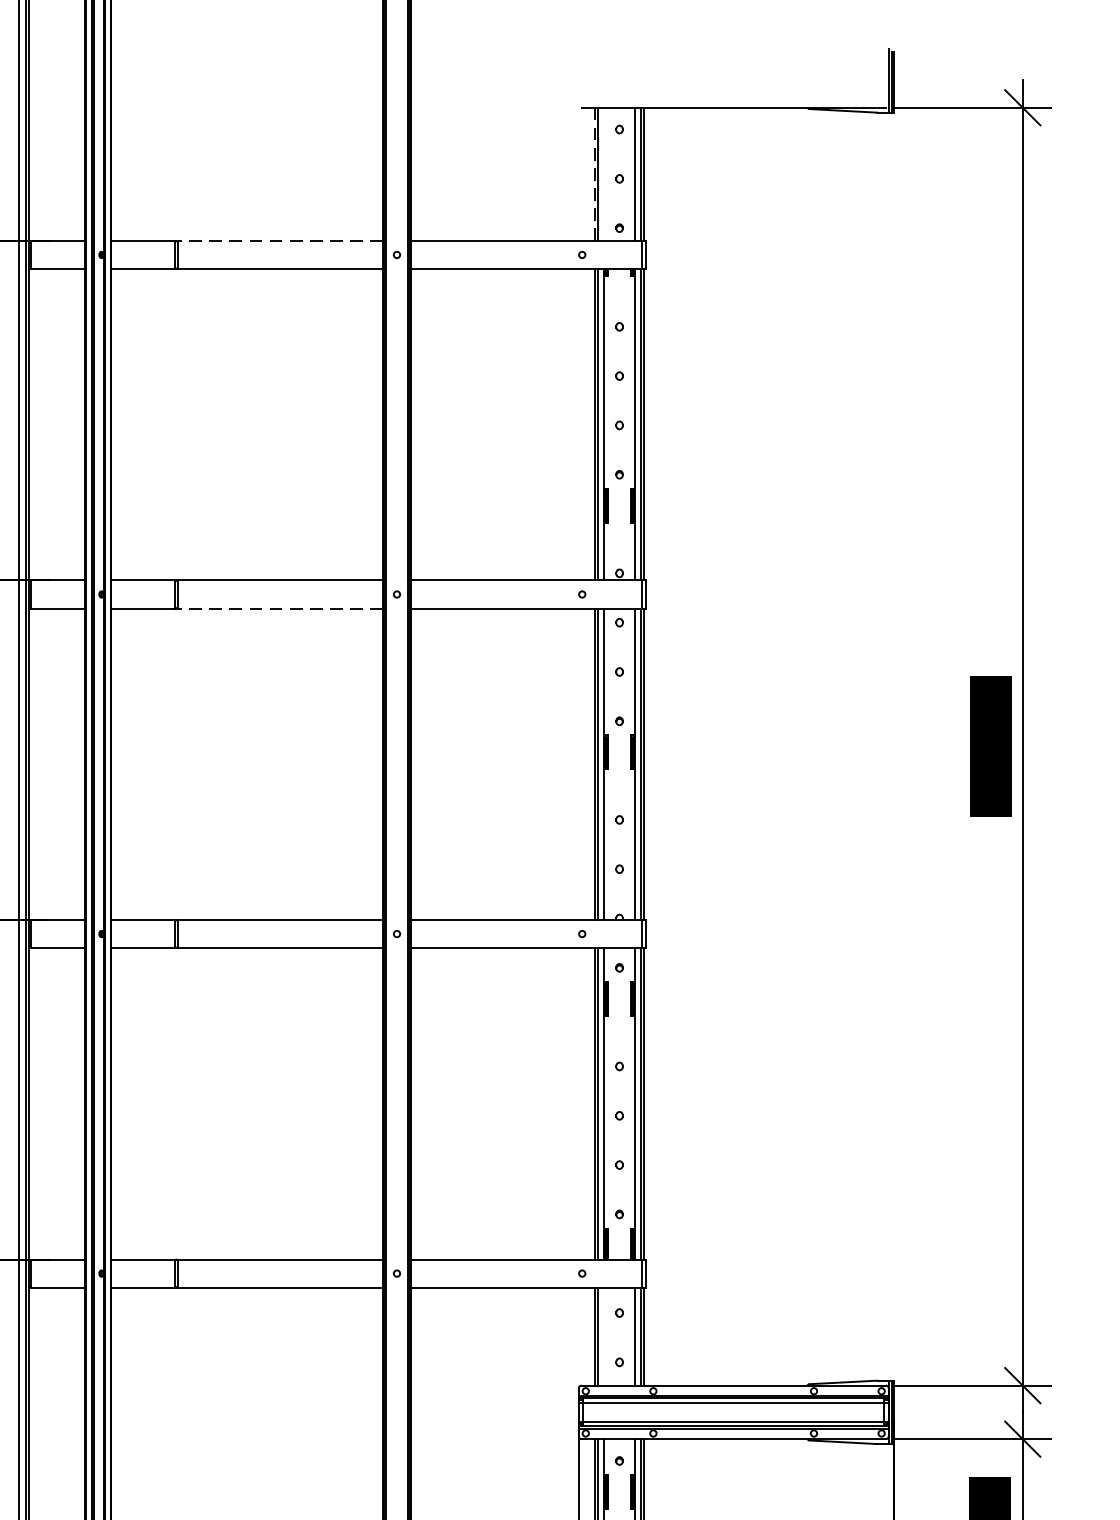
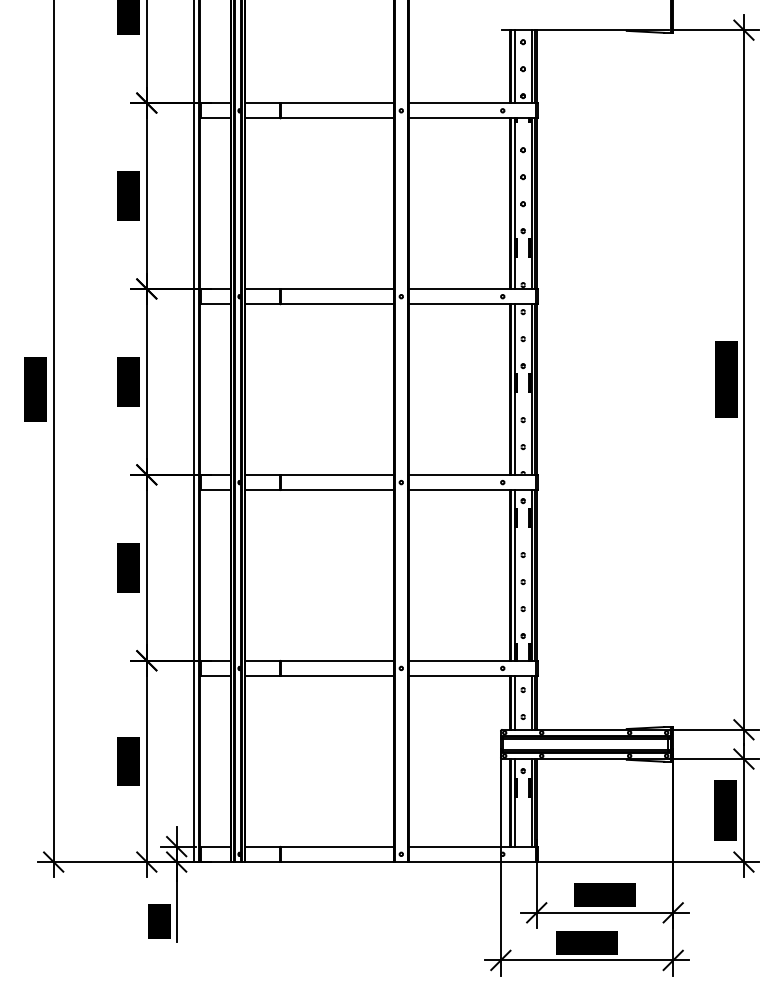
line: (594, 174) -> (509, 66), dashed -> solid
line: (603, 174) -> (514, 66), added
line: (278, 241) -> (336, 103), dashed -> solid
line: (278, 608) -> (336, 304), dashed -> solid
line: (603, 1335) -> (514, 702), added

